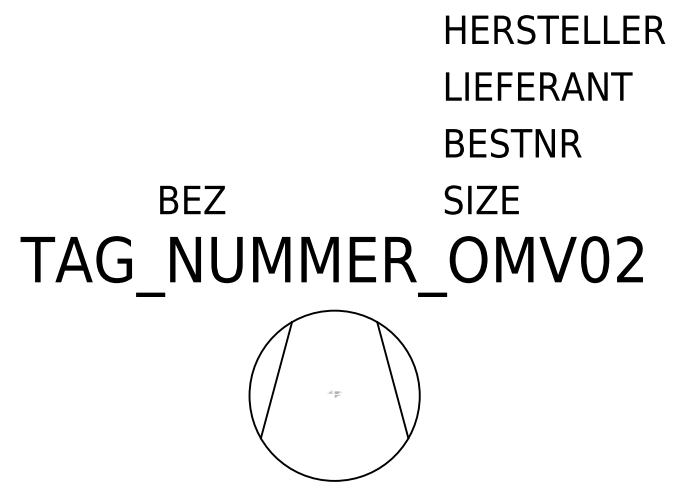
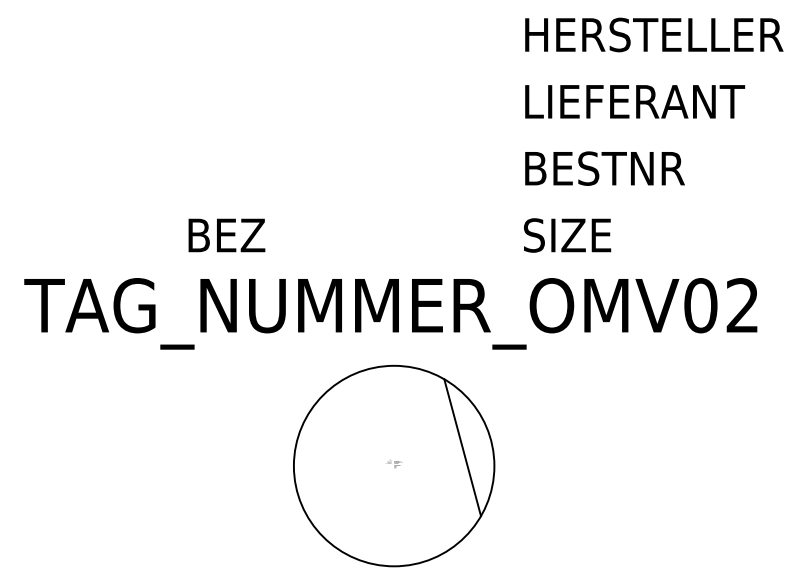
line: (276, 380) -> (325, 448), removed

